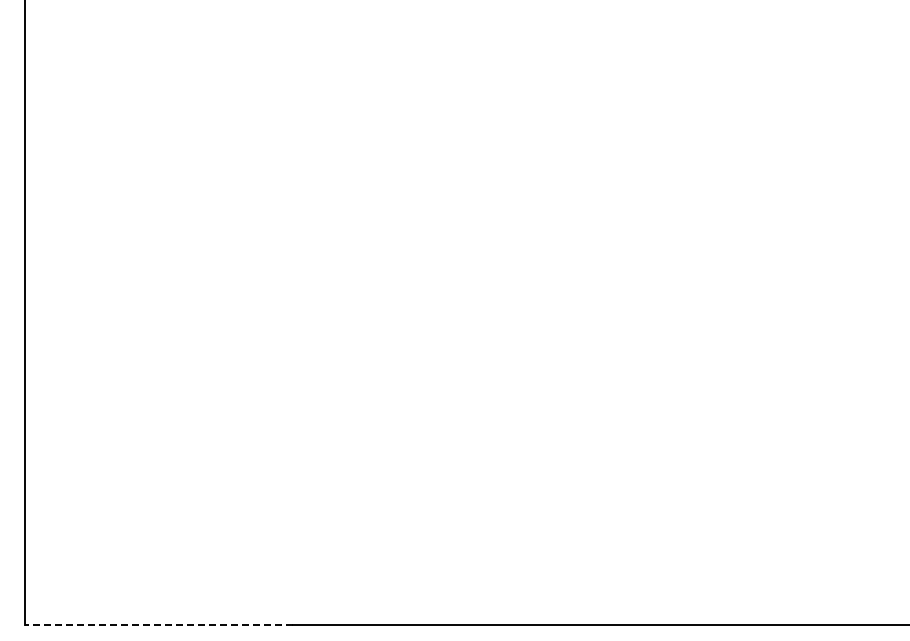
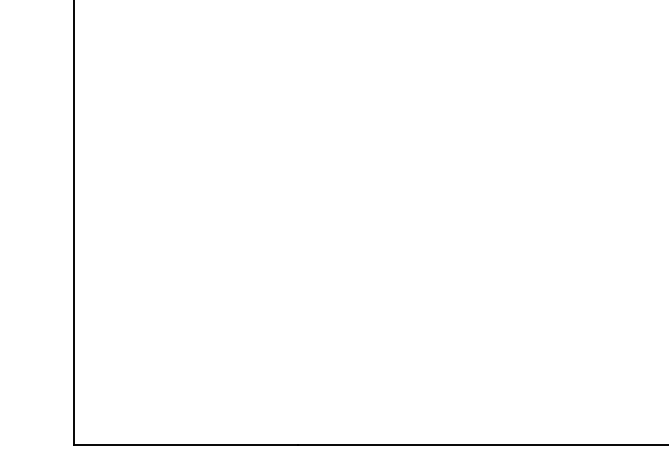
line: (158, 625) -> (185, 445), dashed -> solid

